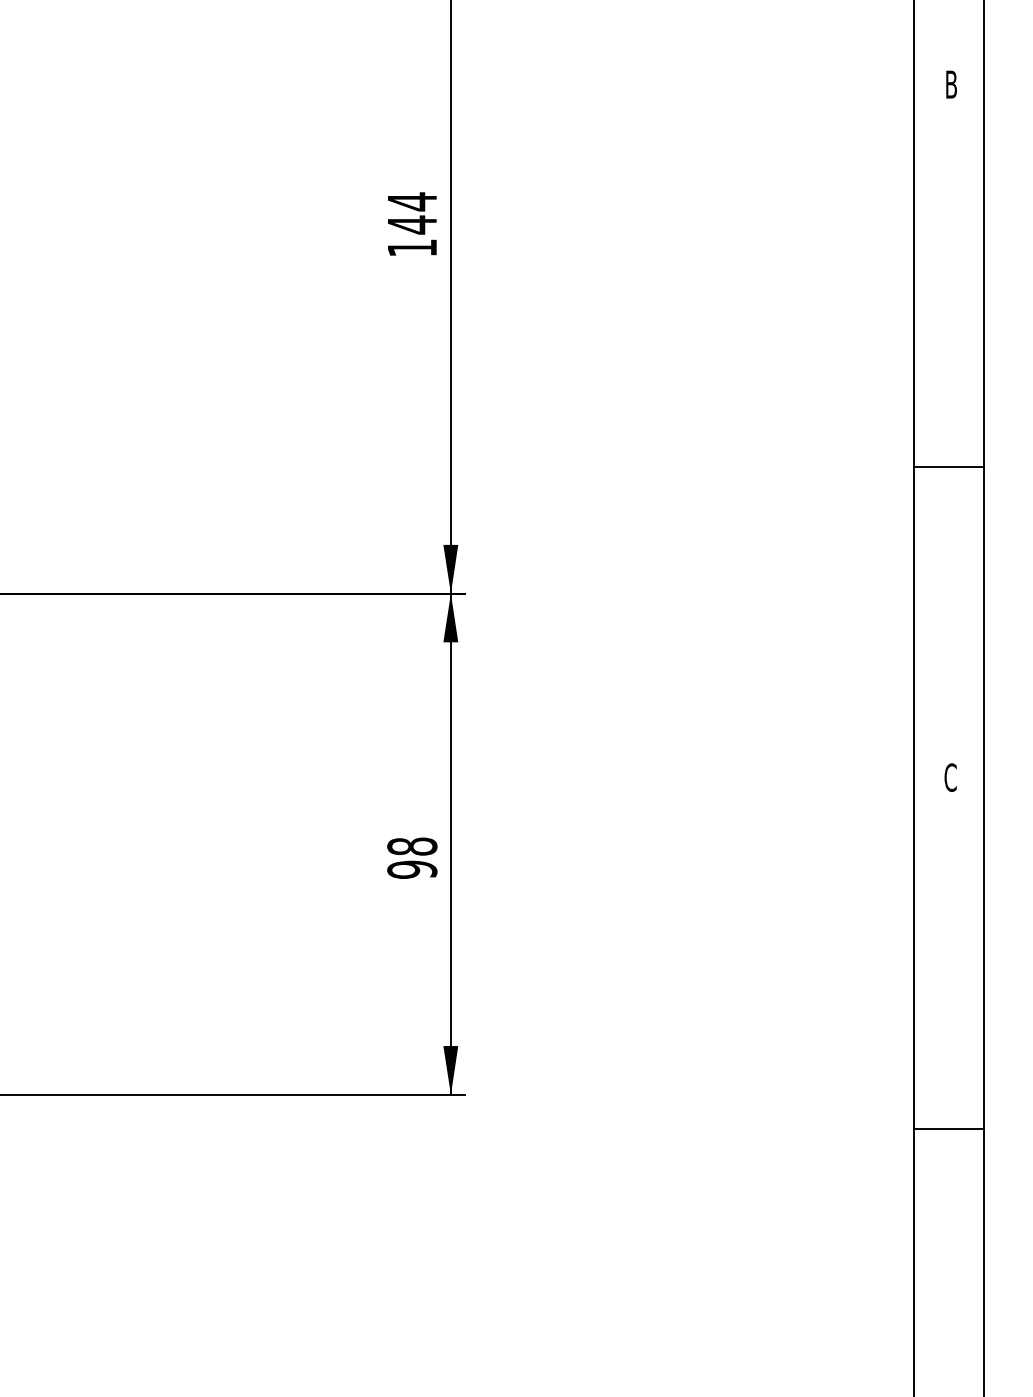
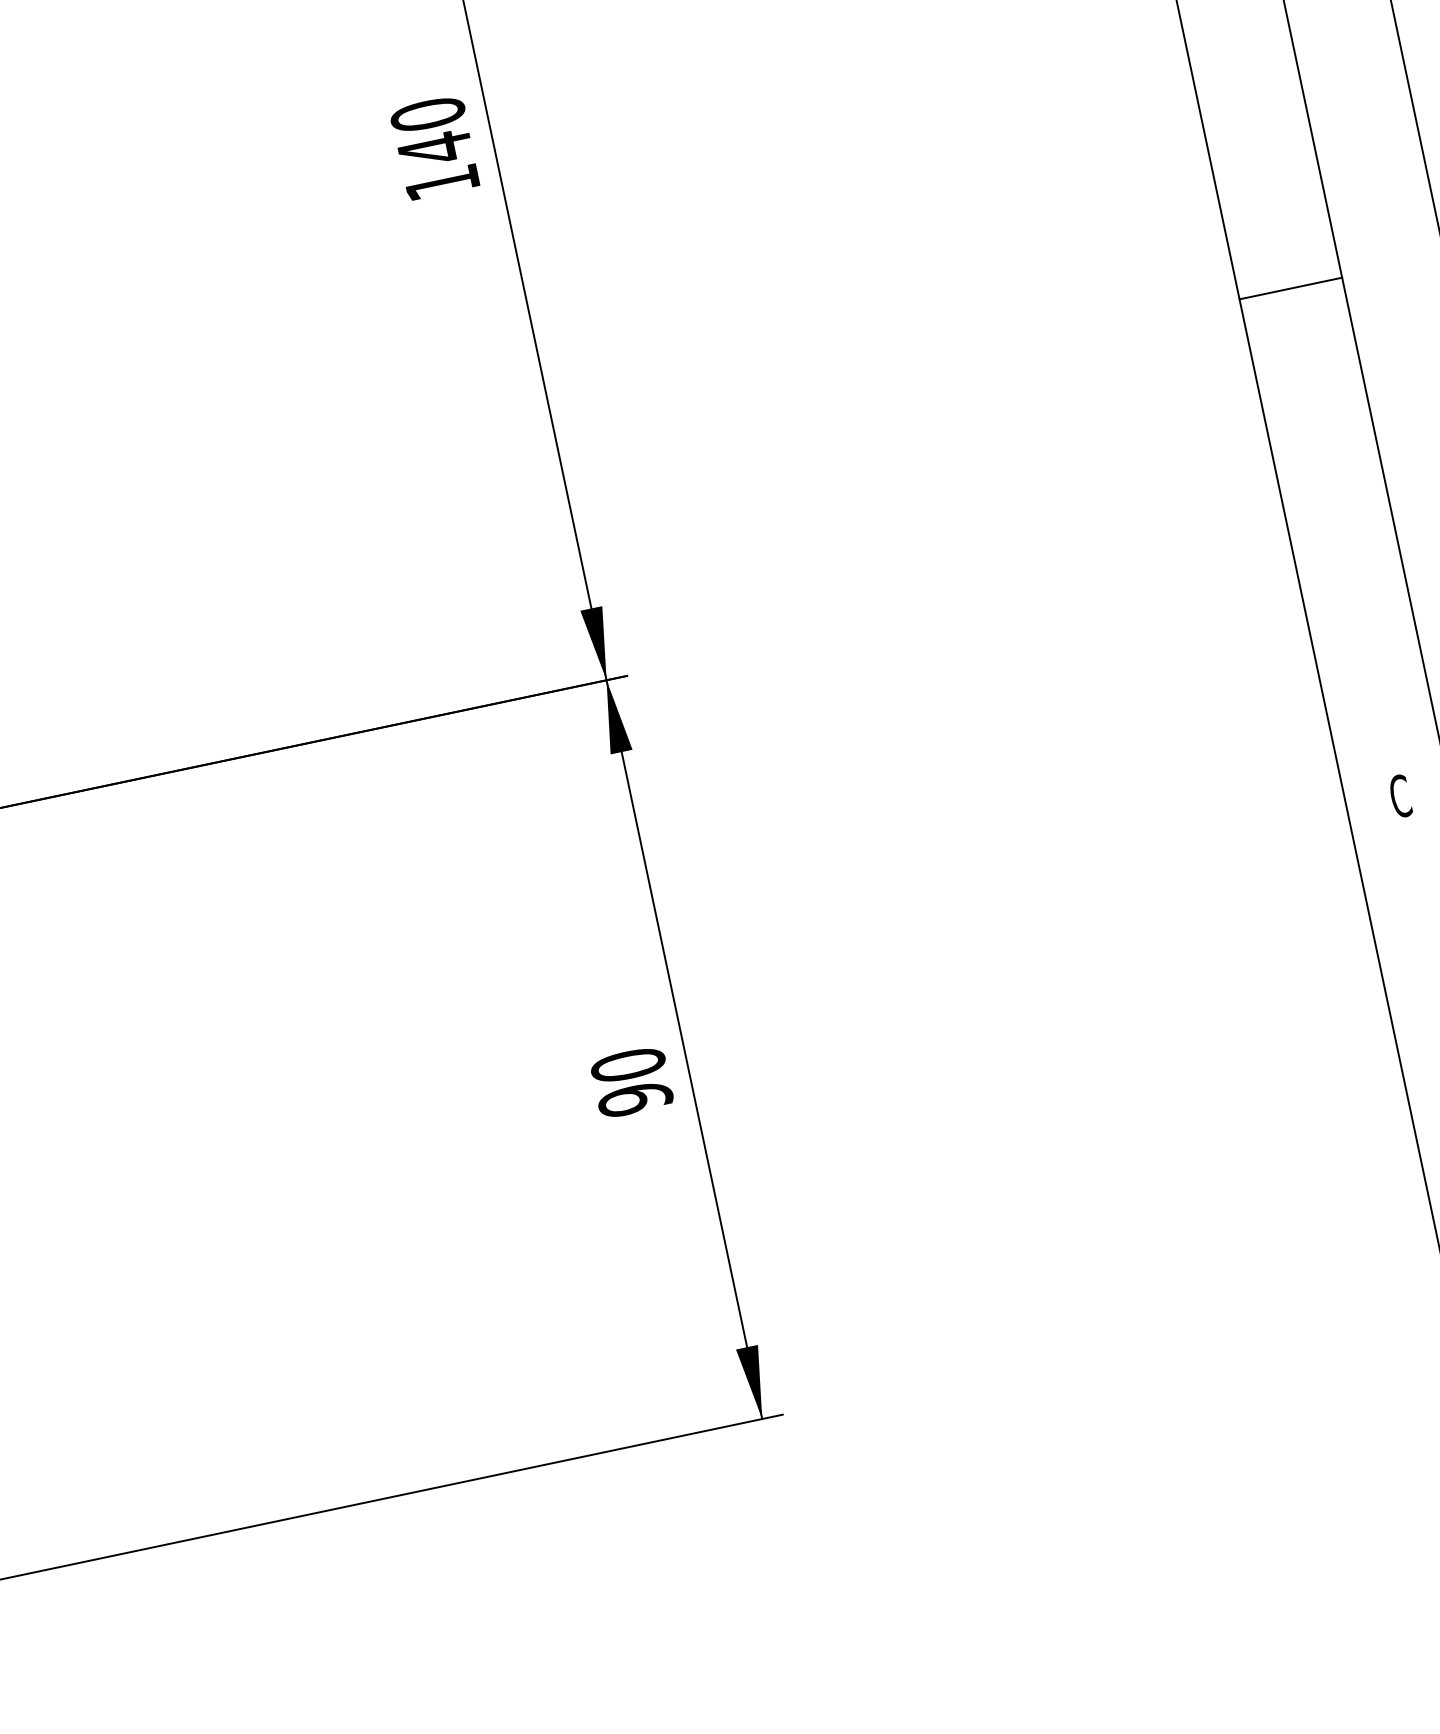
text: (412, 201) -> (428, 114), 144 -> 140
line: (948, 466) -> (1290, 288), moved
text: (412, 846) -> (628, 1064), 98 -> 90

